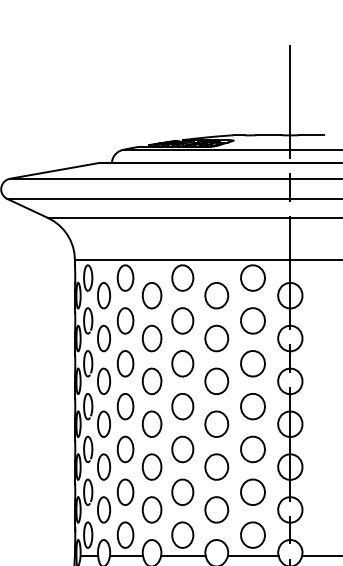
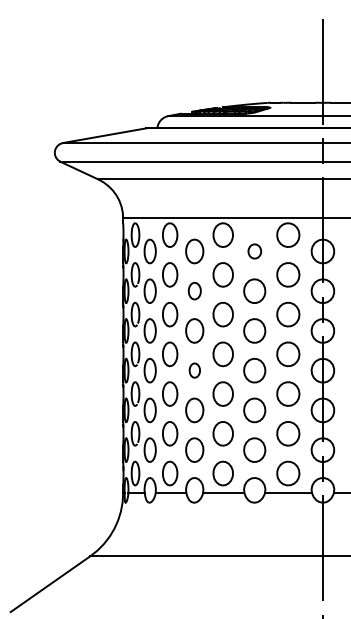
part: (216, 295) -> (254, 251), size x0.6
part: (151, 337) -> (194, 290), size x0.7
part: (151, 424) -> (194, 370), size x0.6

